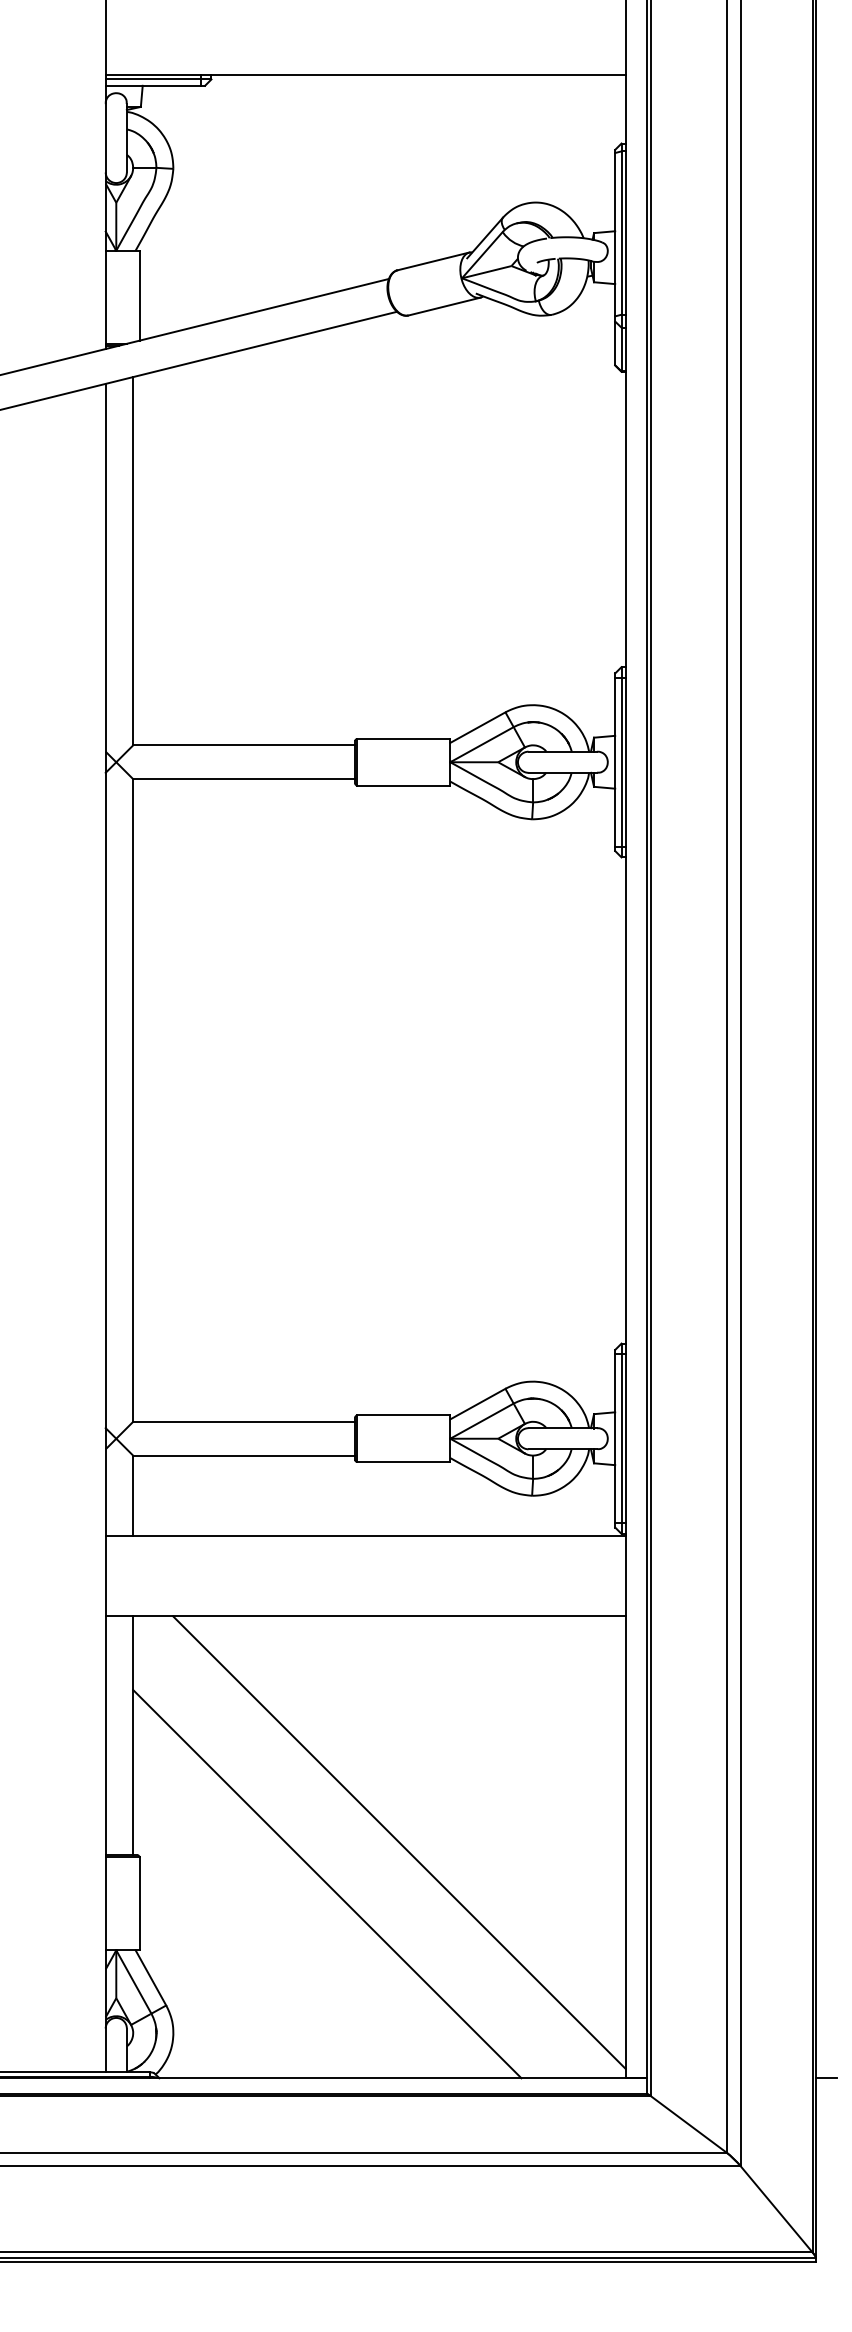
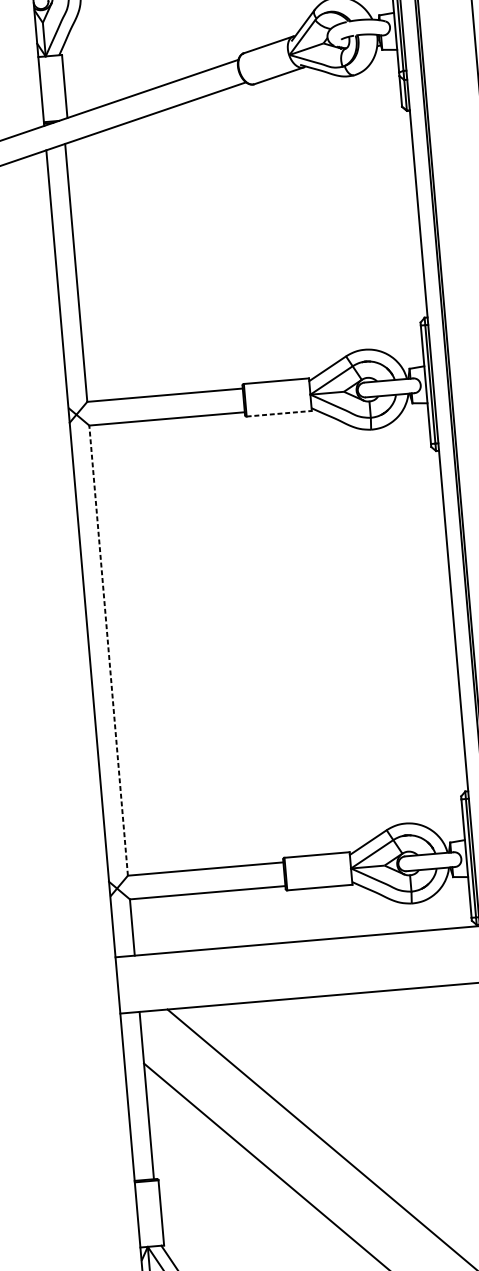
line: (403, 785) -> (279, 413), solid -> dashed
line: (133, 1100) -> (108, 650), solid -> dashed

